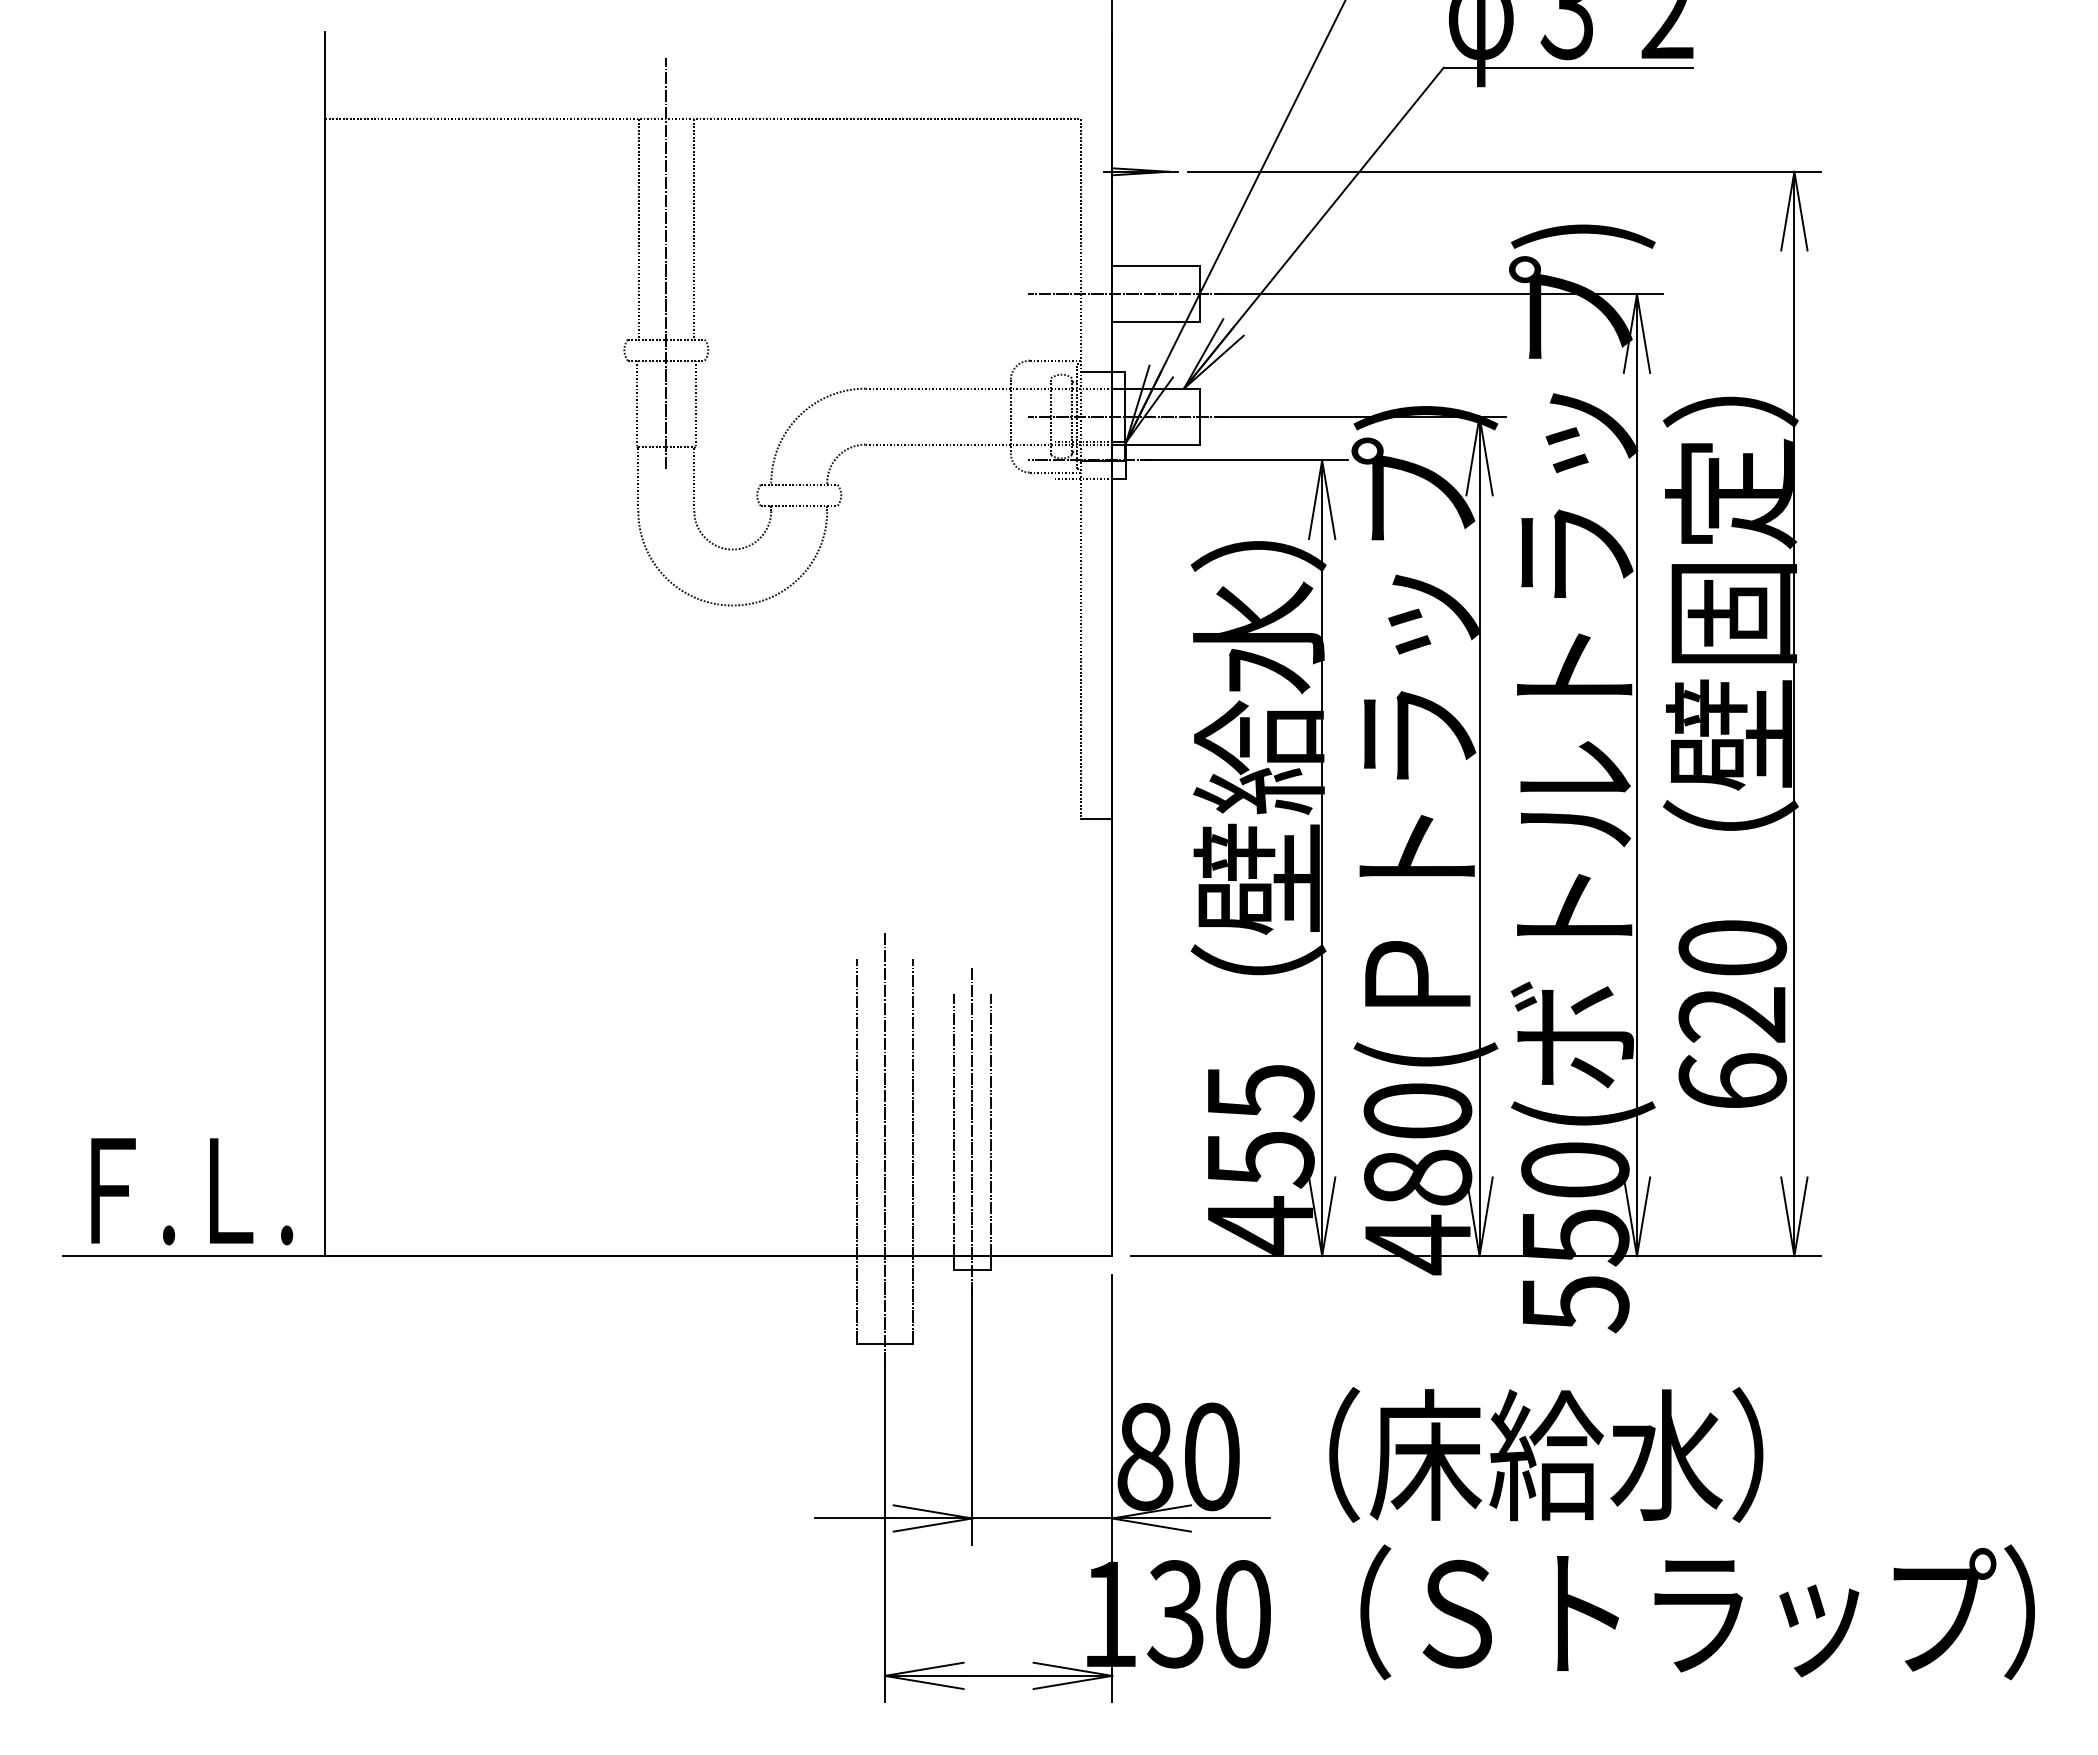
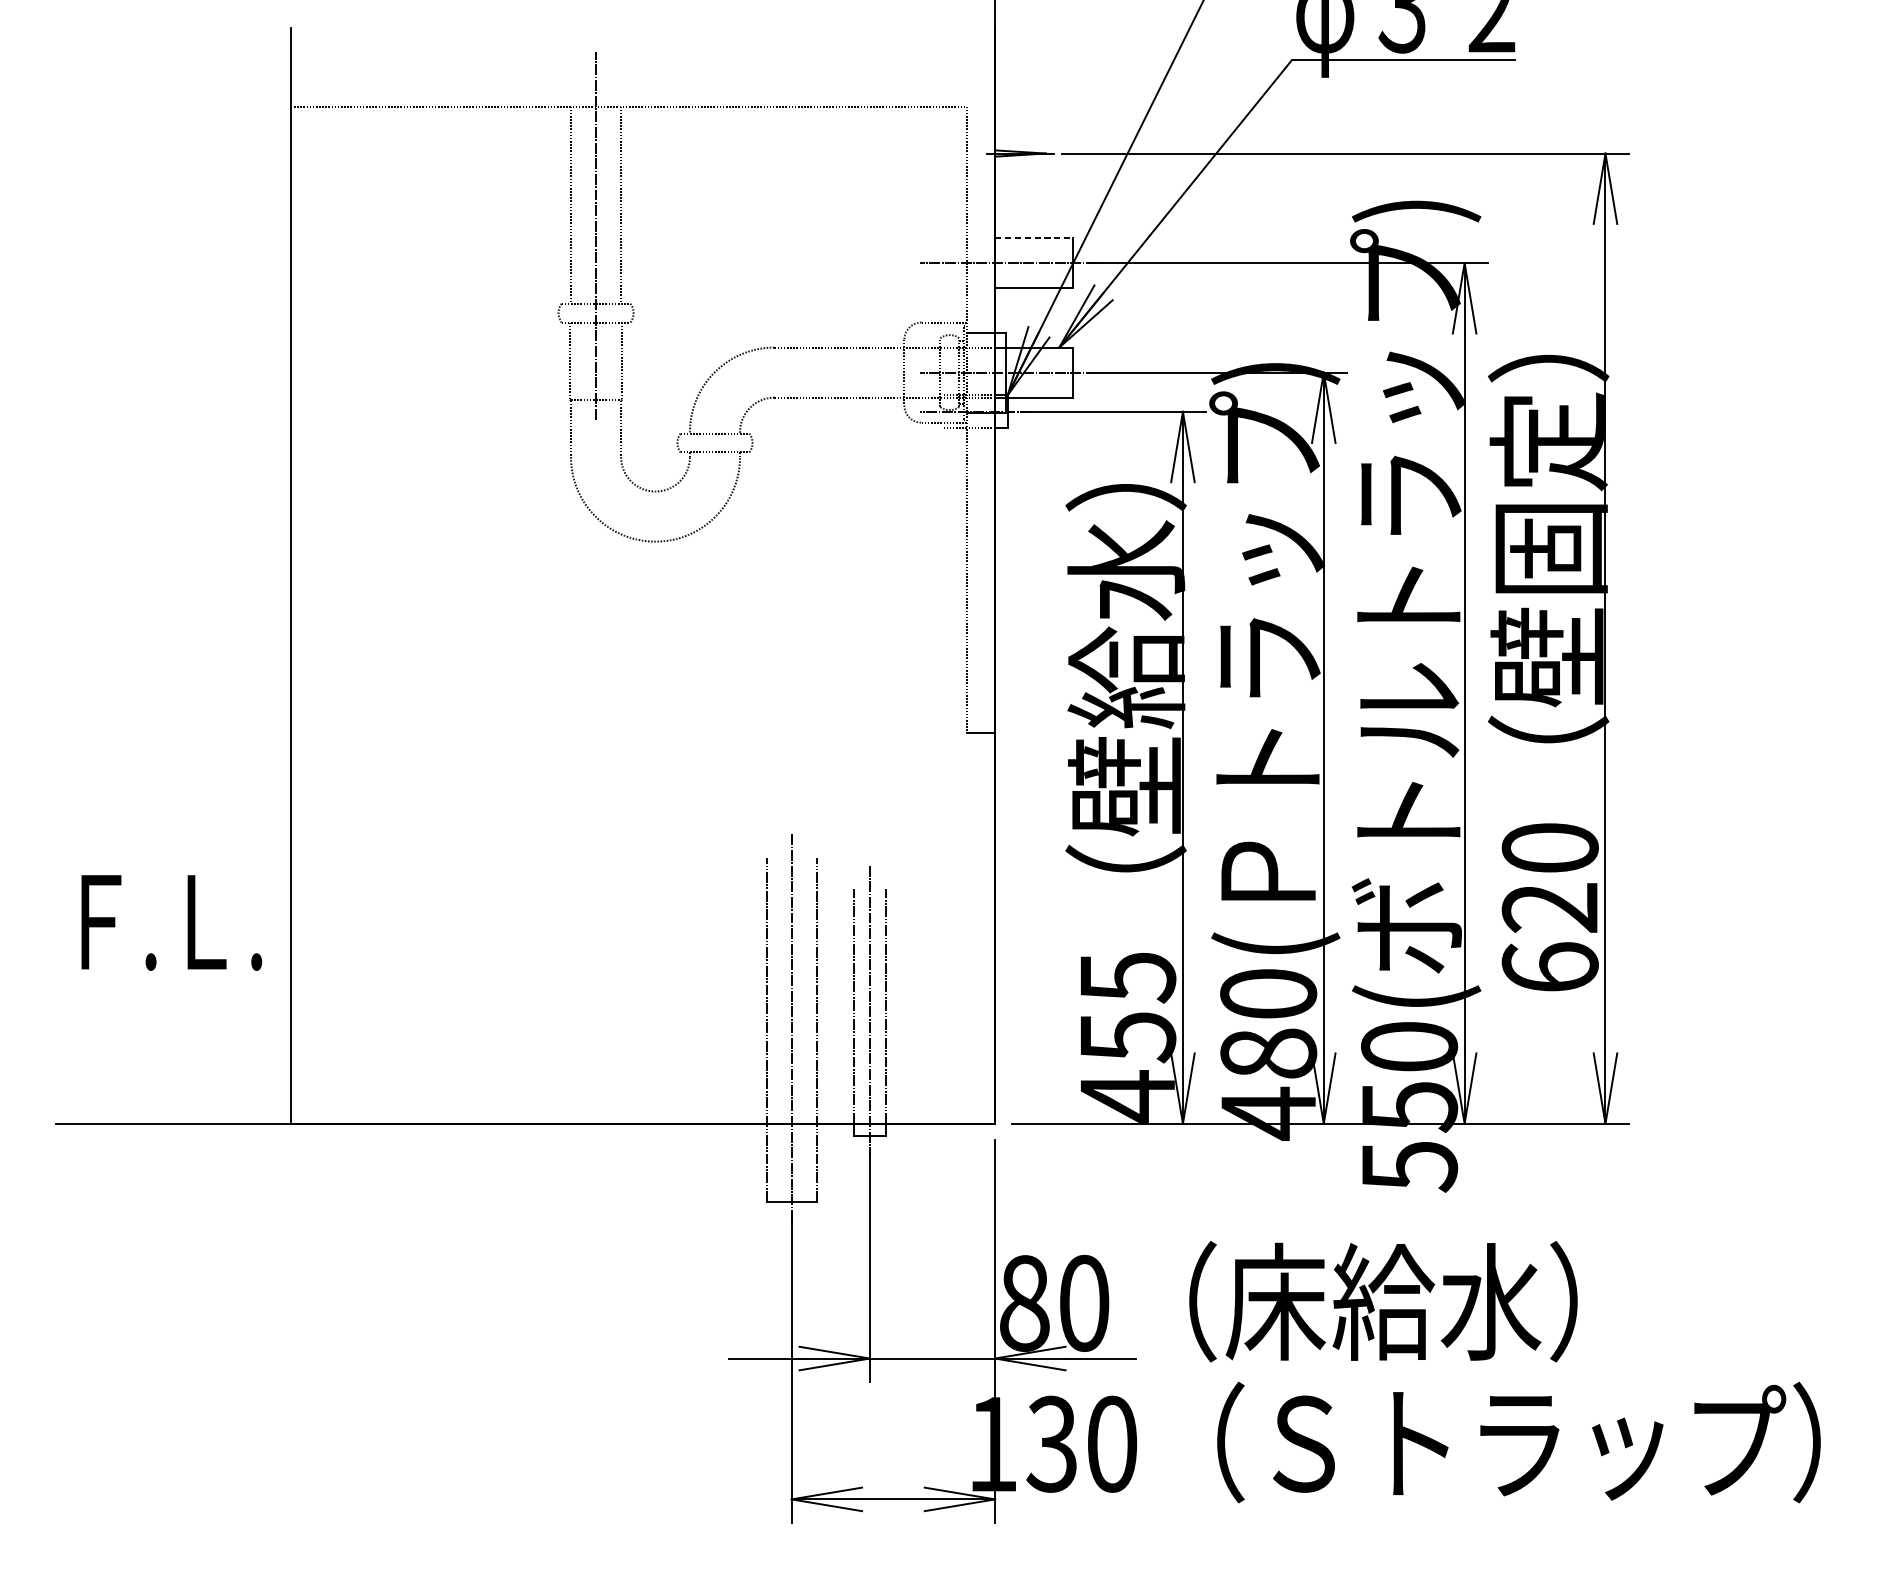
line: (1156, 266) -> (1034, 238), solid -> dashed
text: (192, 1191) -> (172, 922), moved

